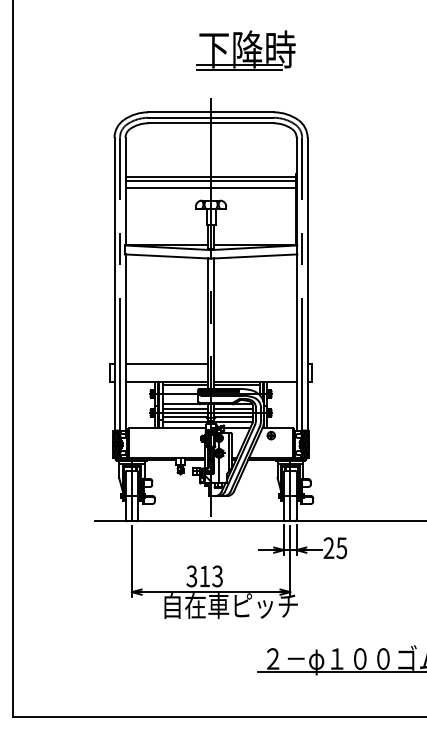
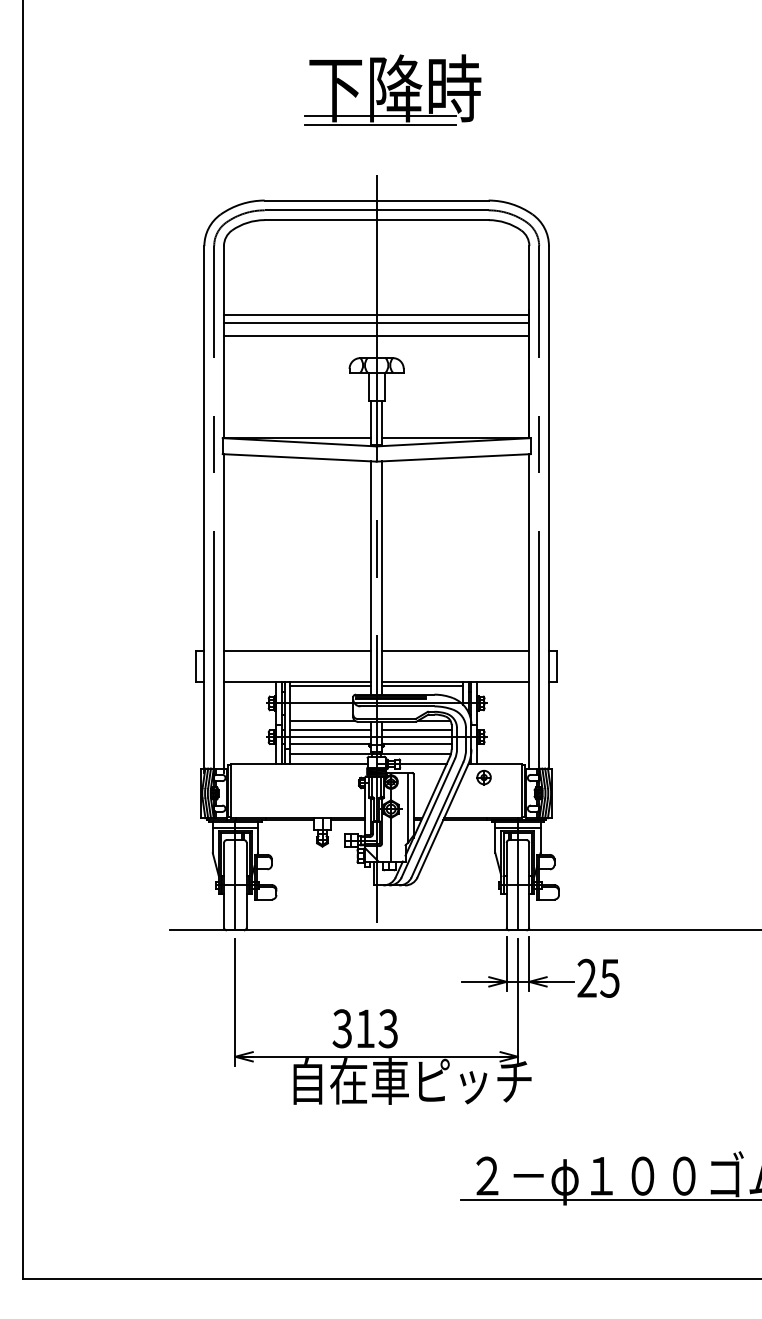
part: (245, 50) -> (391, 90), moved
line: (255, 364) -> (455, 650), added

